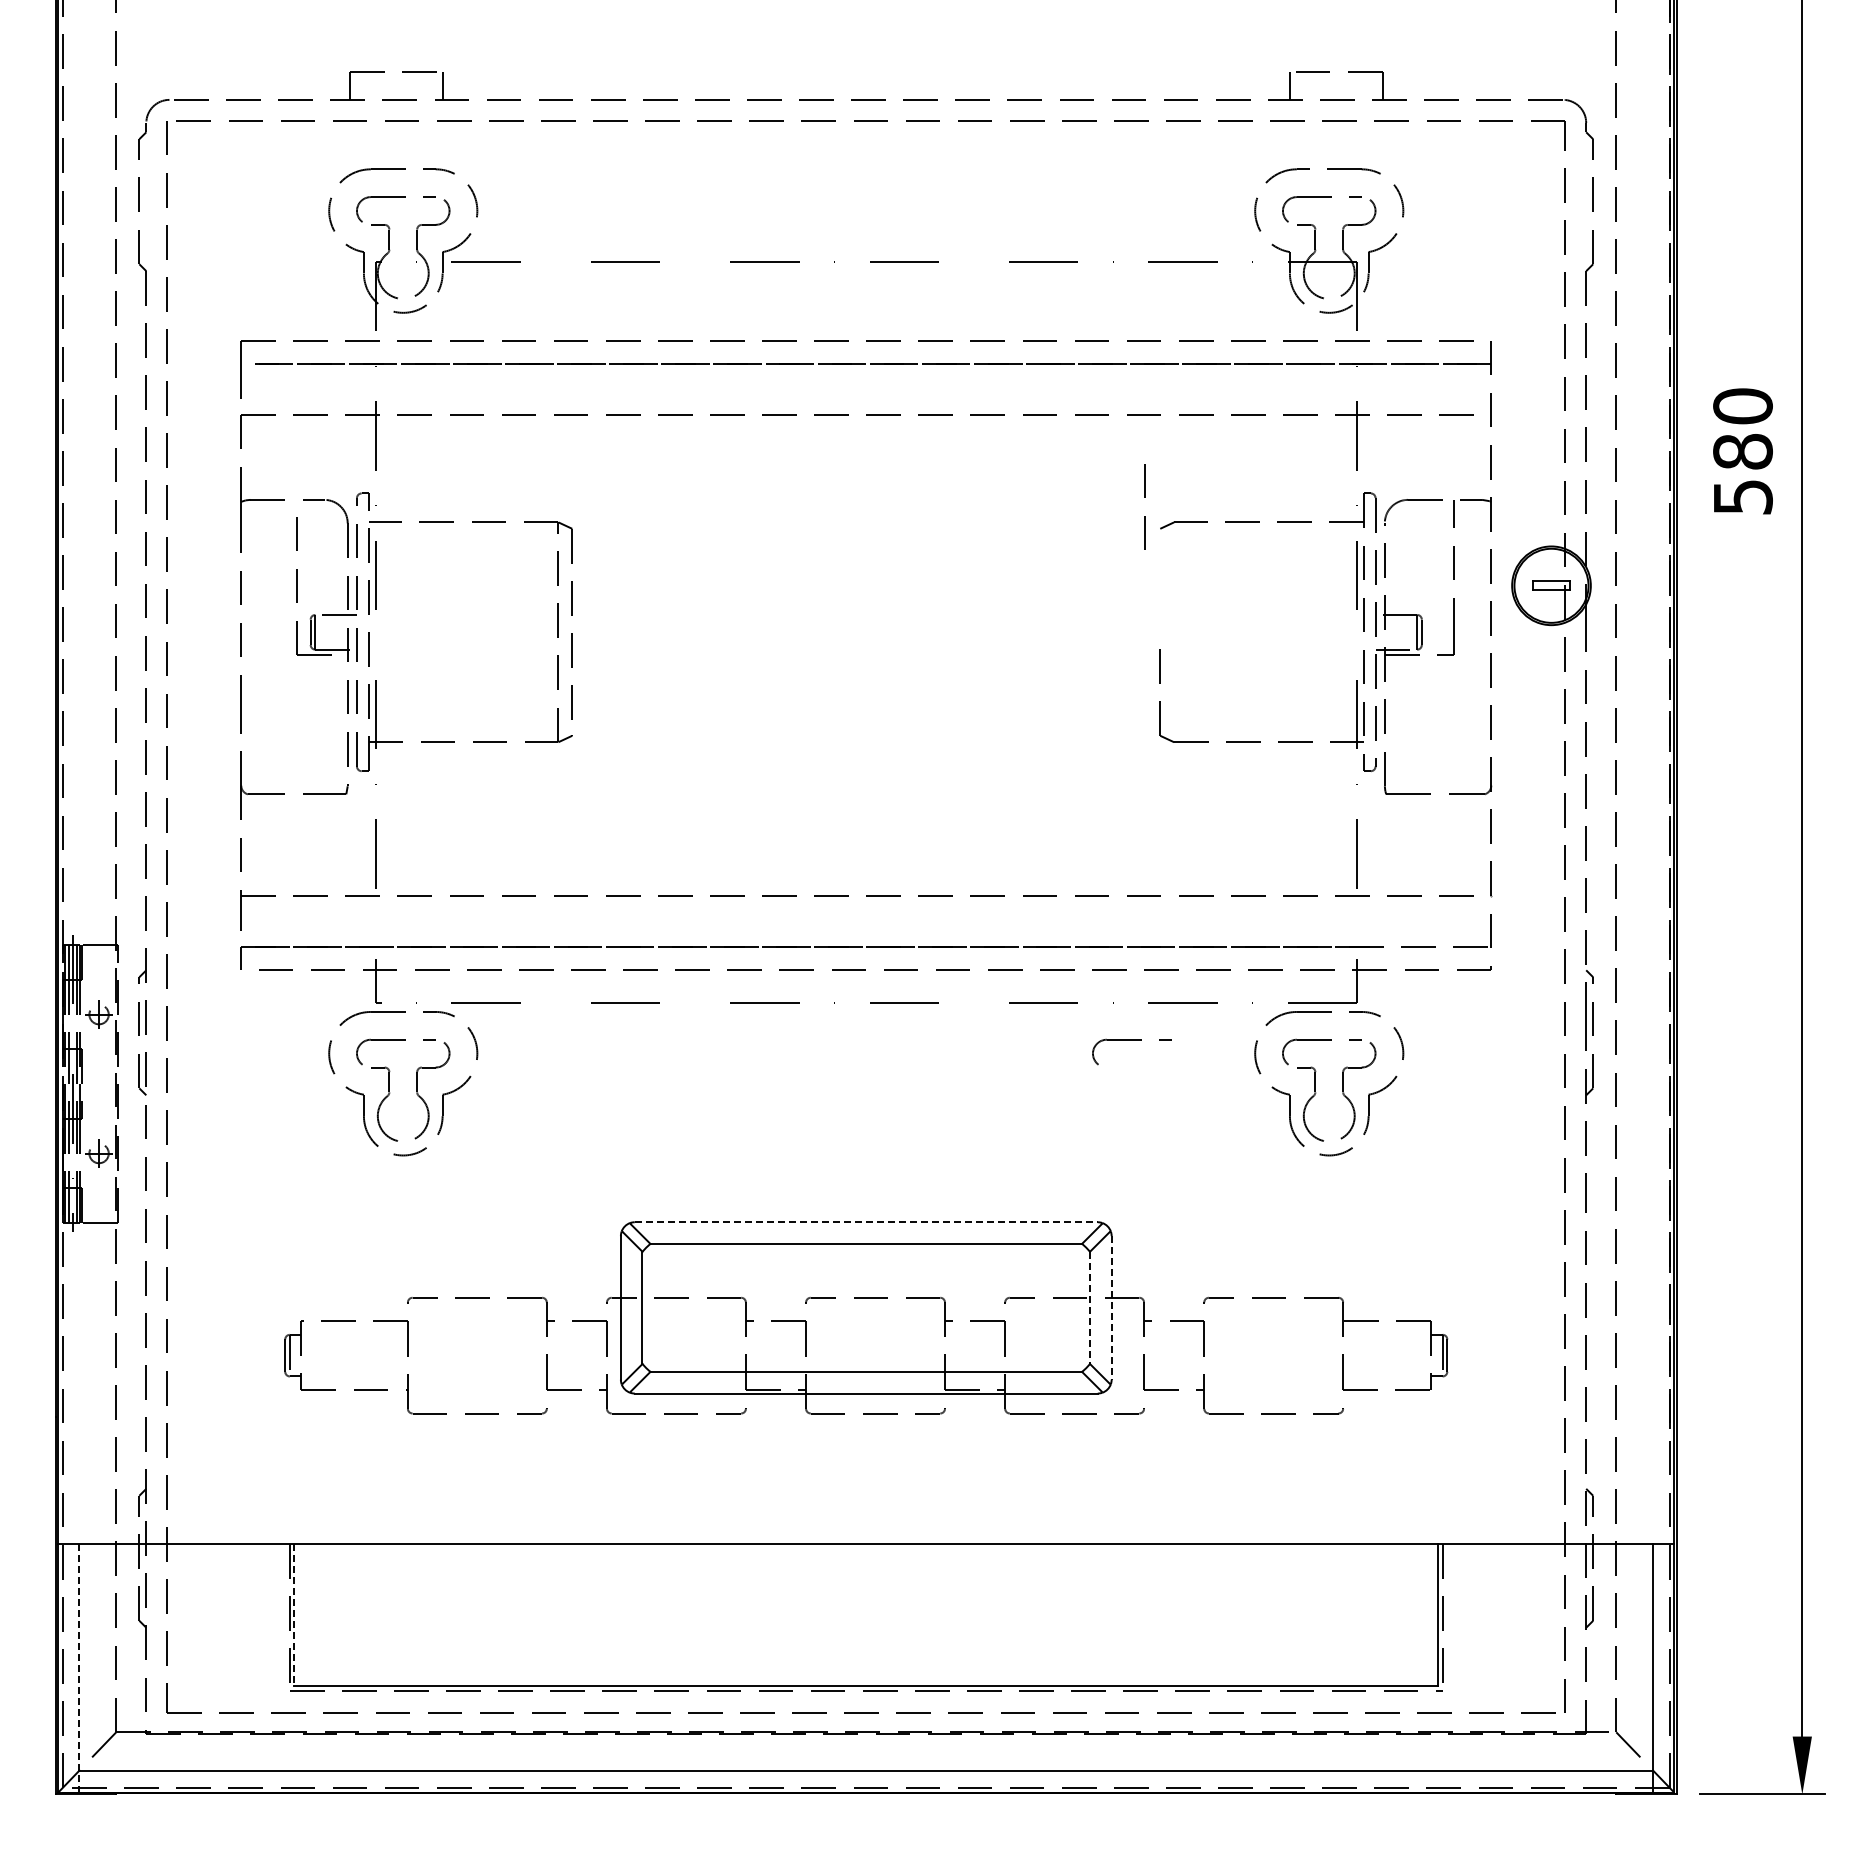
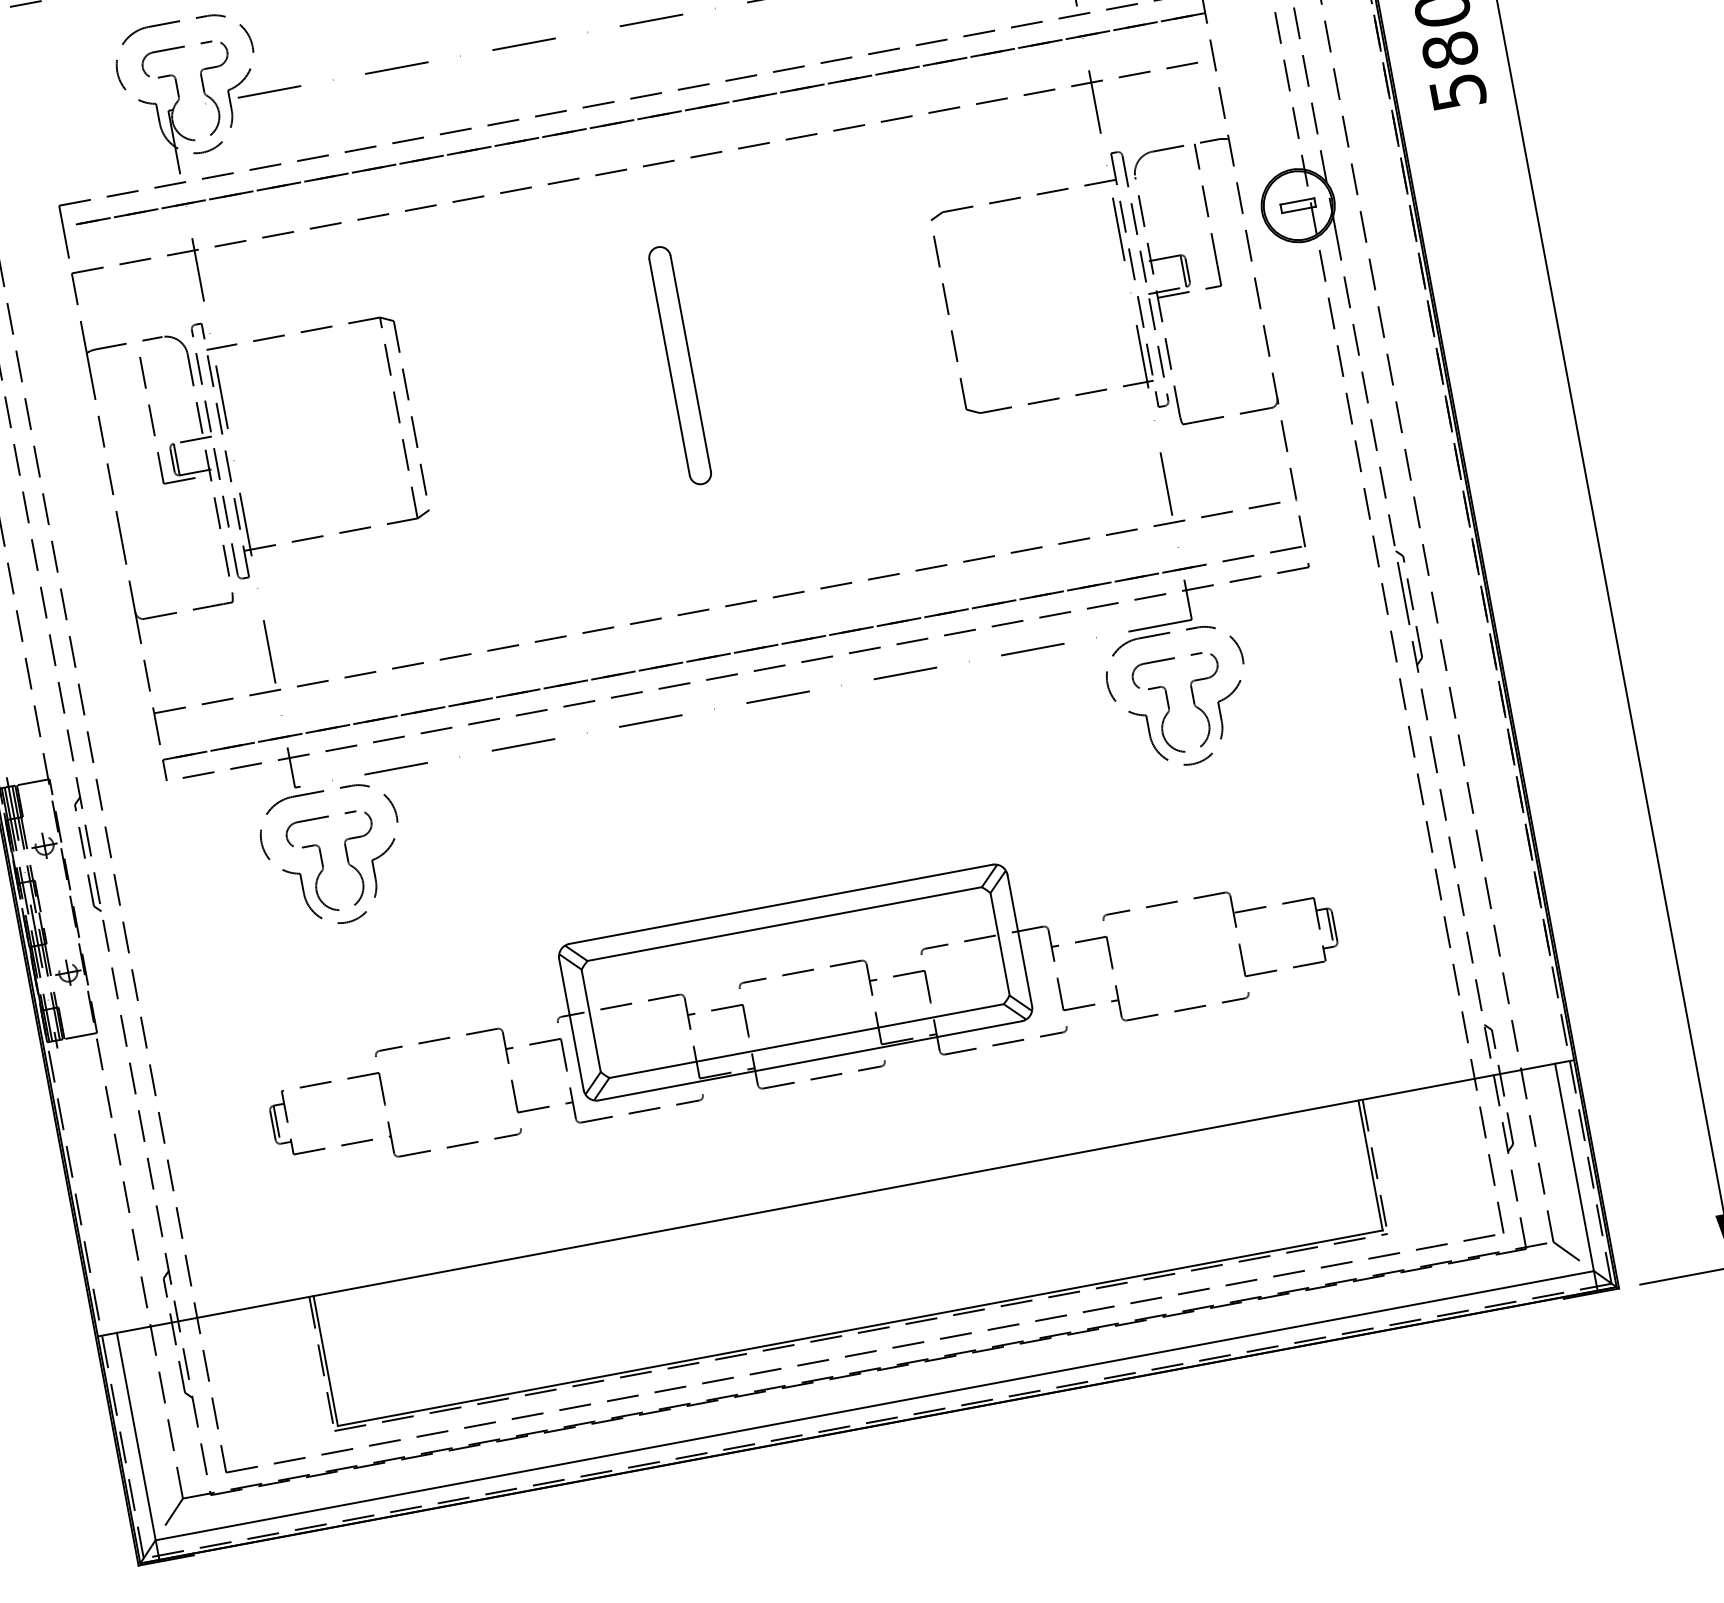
line: (1144, 497) -> (939, 266), moved
part: (865, 632) -> (679, 365), added
part: (1131, 1040) -> (992, 692), removed
line: (866, 1222) -> (781, 904), dashed -> solid
line: (1111, 1307) -> (1019, 940), dashed -> solid
line: (1090, 1308) -> (1000, 944), dashed -> solid
line: (294, 1615) -> (325, 1361), dashed -> solid
line: (79, 1667) -> (138, 1445), dashed -> solid

